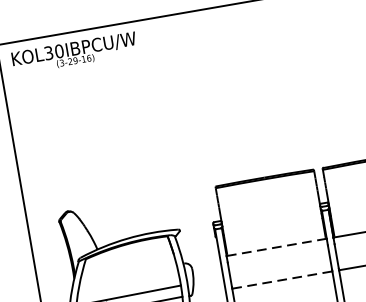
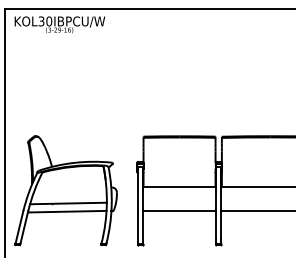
line: (278, 247) -> (180, 187), dashed -> solid
line: (282, 280) -> (179, 211), dashed -> solid

